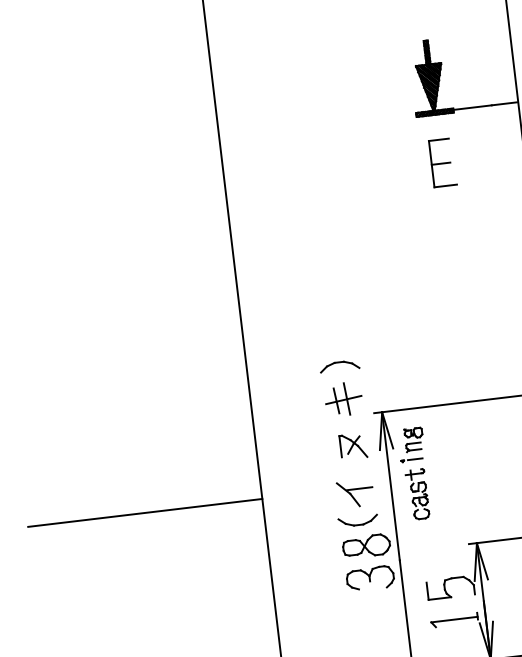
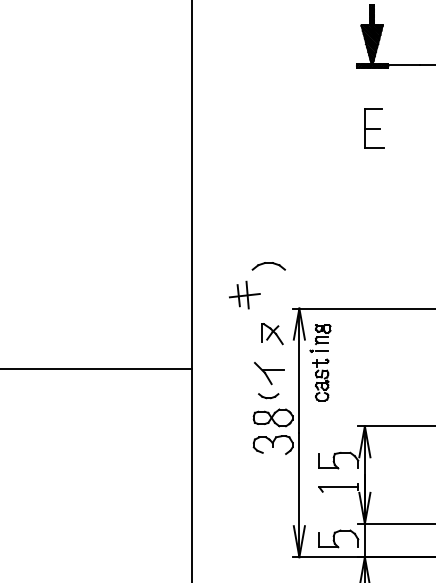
part: (443, 163) -> (374, 128), moved
part: (343, 398) -> (244, 294), moved
part: (357, 520) -> (268, 395), size x0.6

